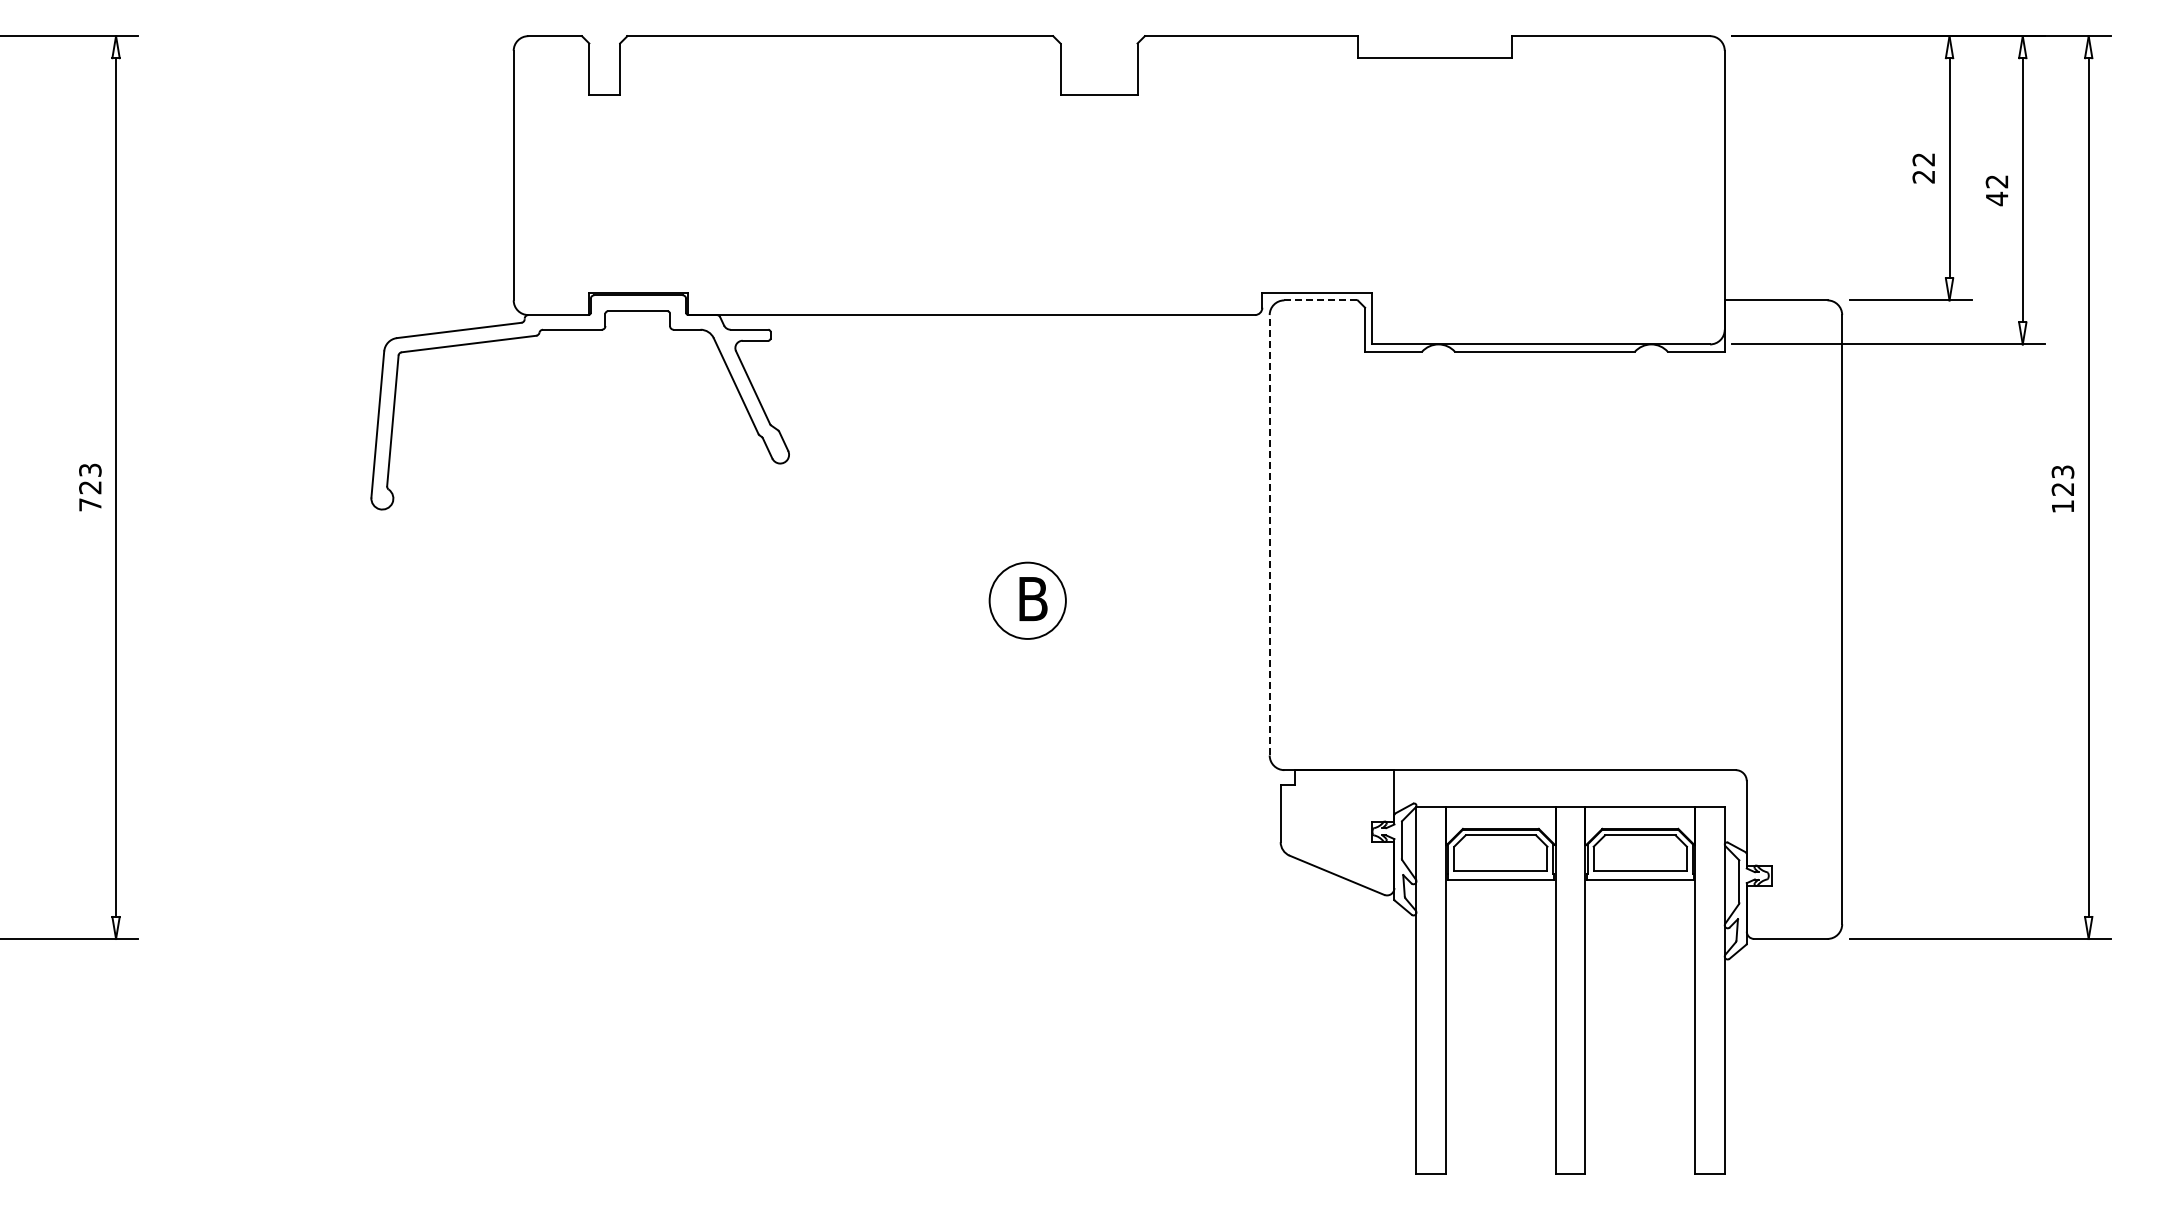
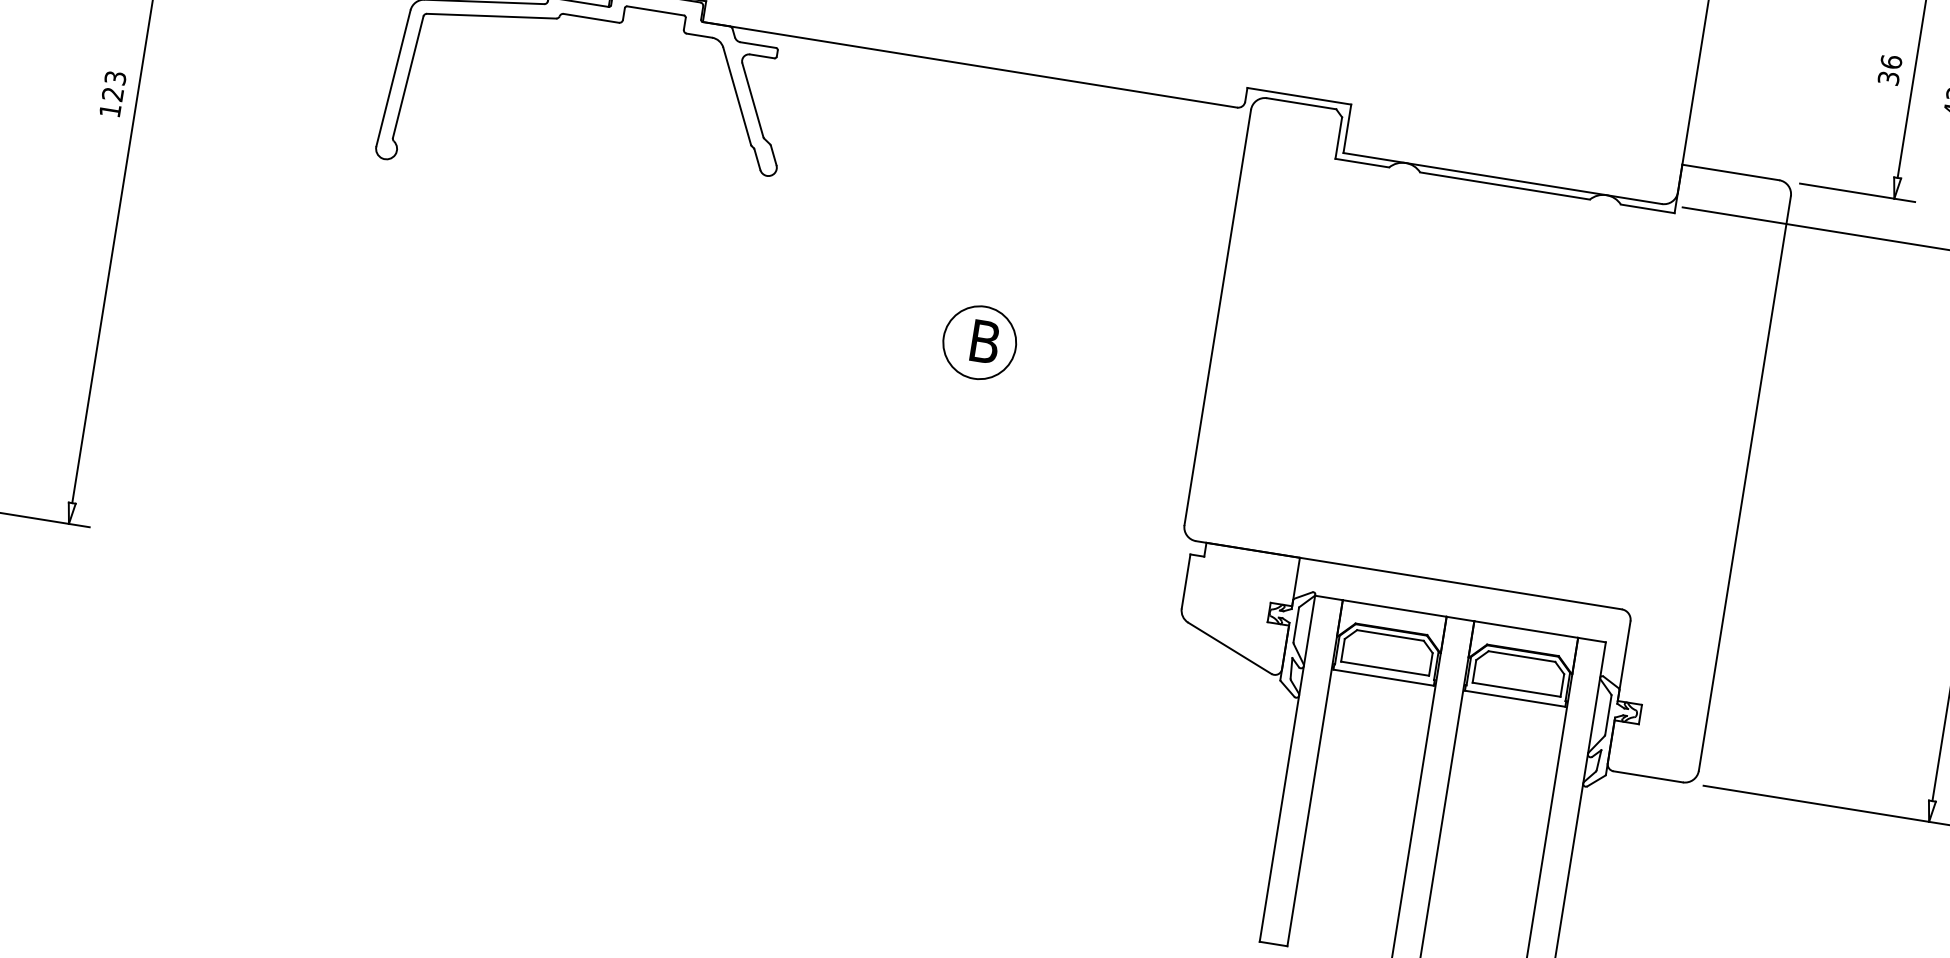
text: (1923, 167) -> (1889, 69), 22 -> 36
line: (1321, 300) -> (1302, 103), dashed -> solid
text: (90, 504) -> (110, 110), 723 -> 123
line: (1269, 534) -> (1217, 316), dashed -> solid

